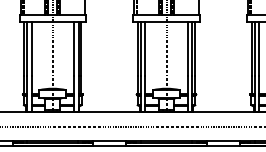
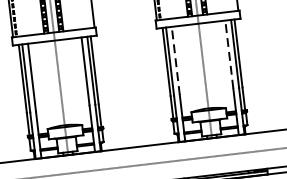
line: (145, 48) -> (176, 60), solid -> dashed
line: (187, 48) -> (229, 54), solid -> dashed

